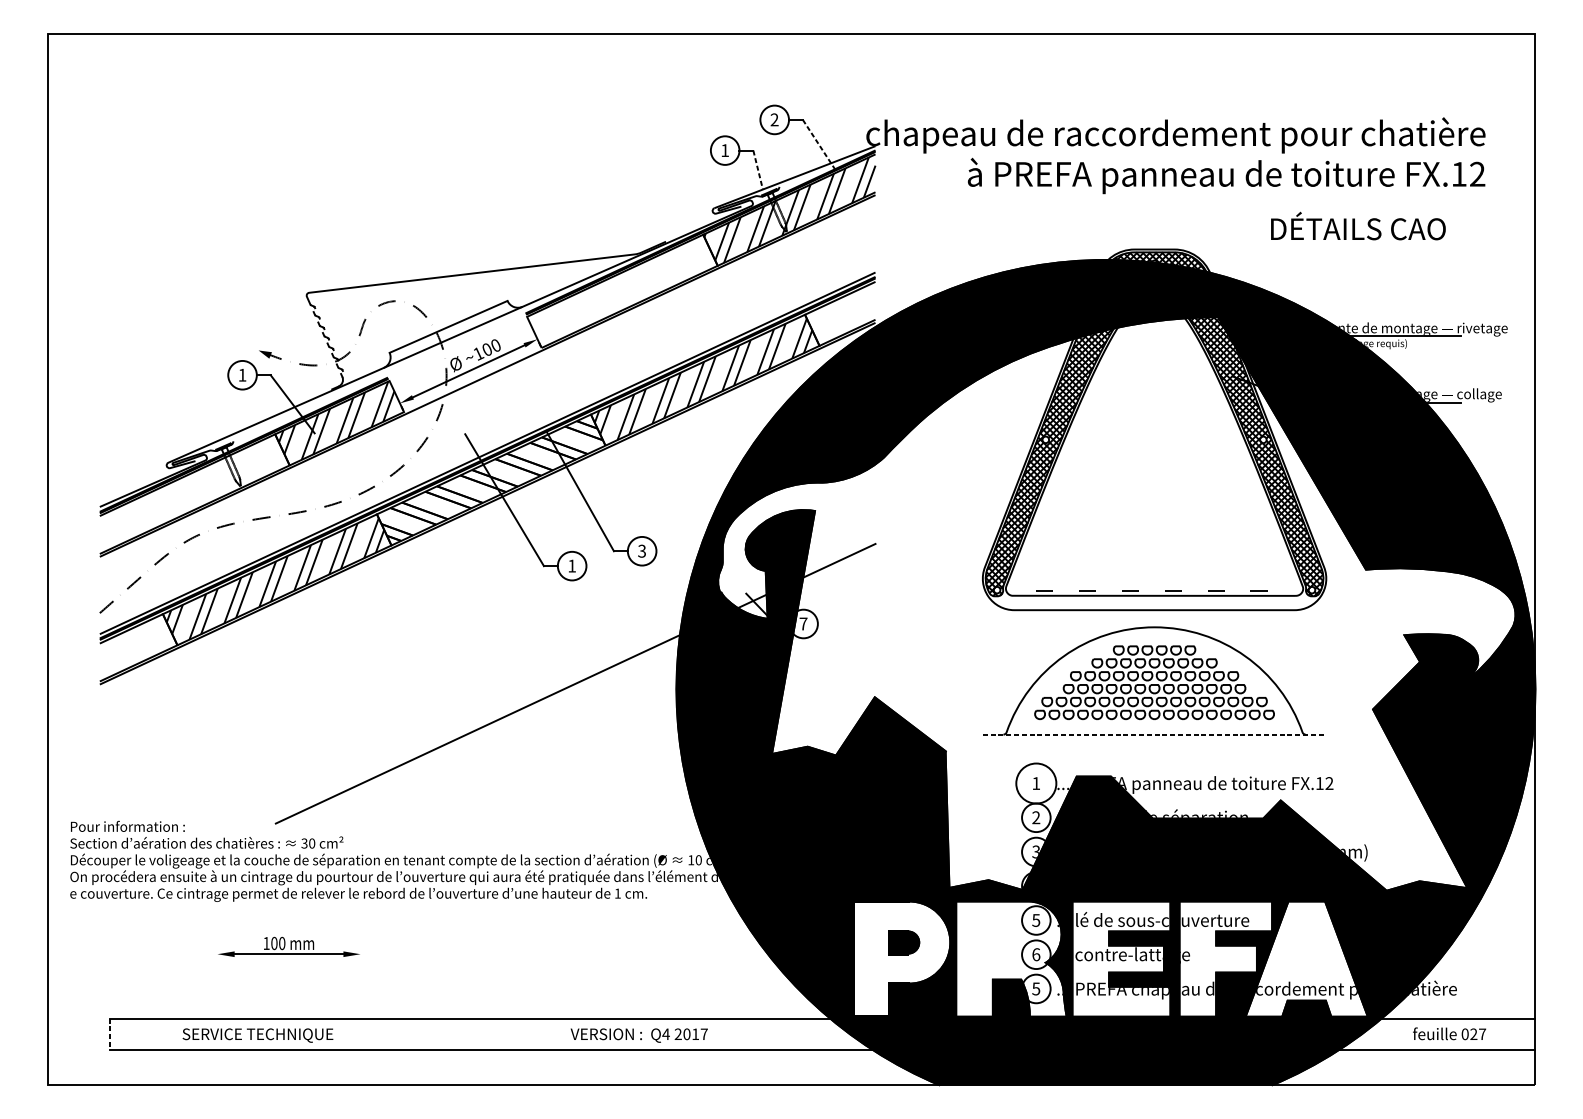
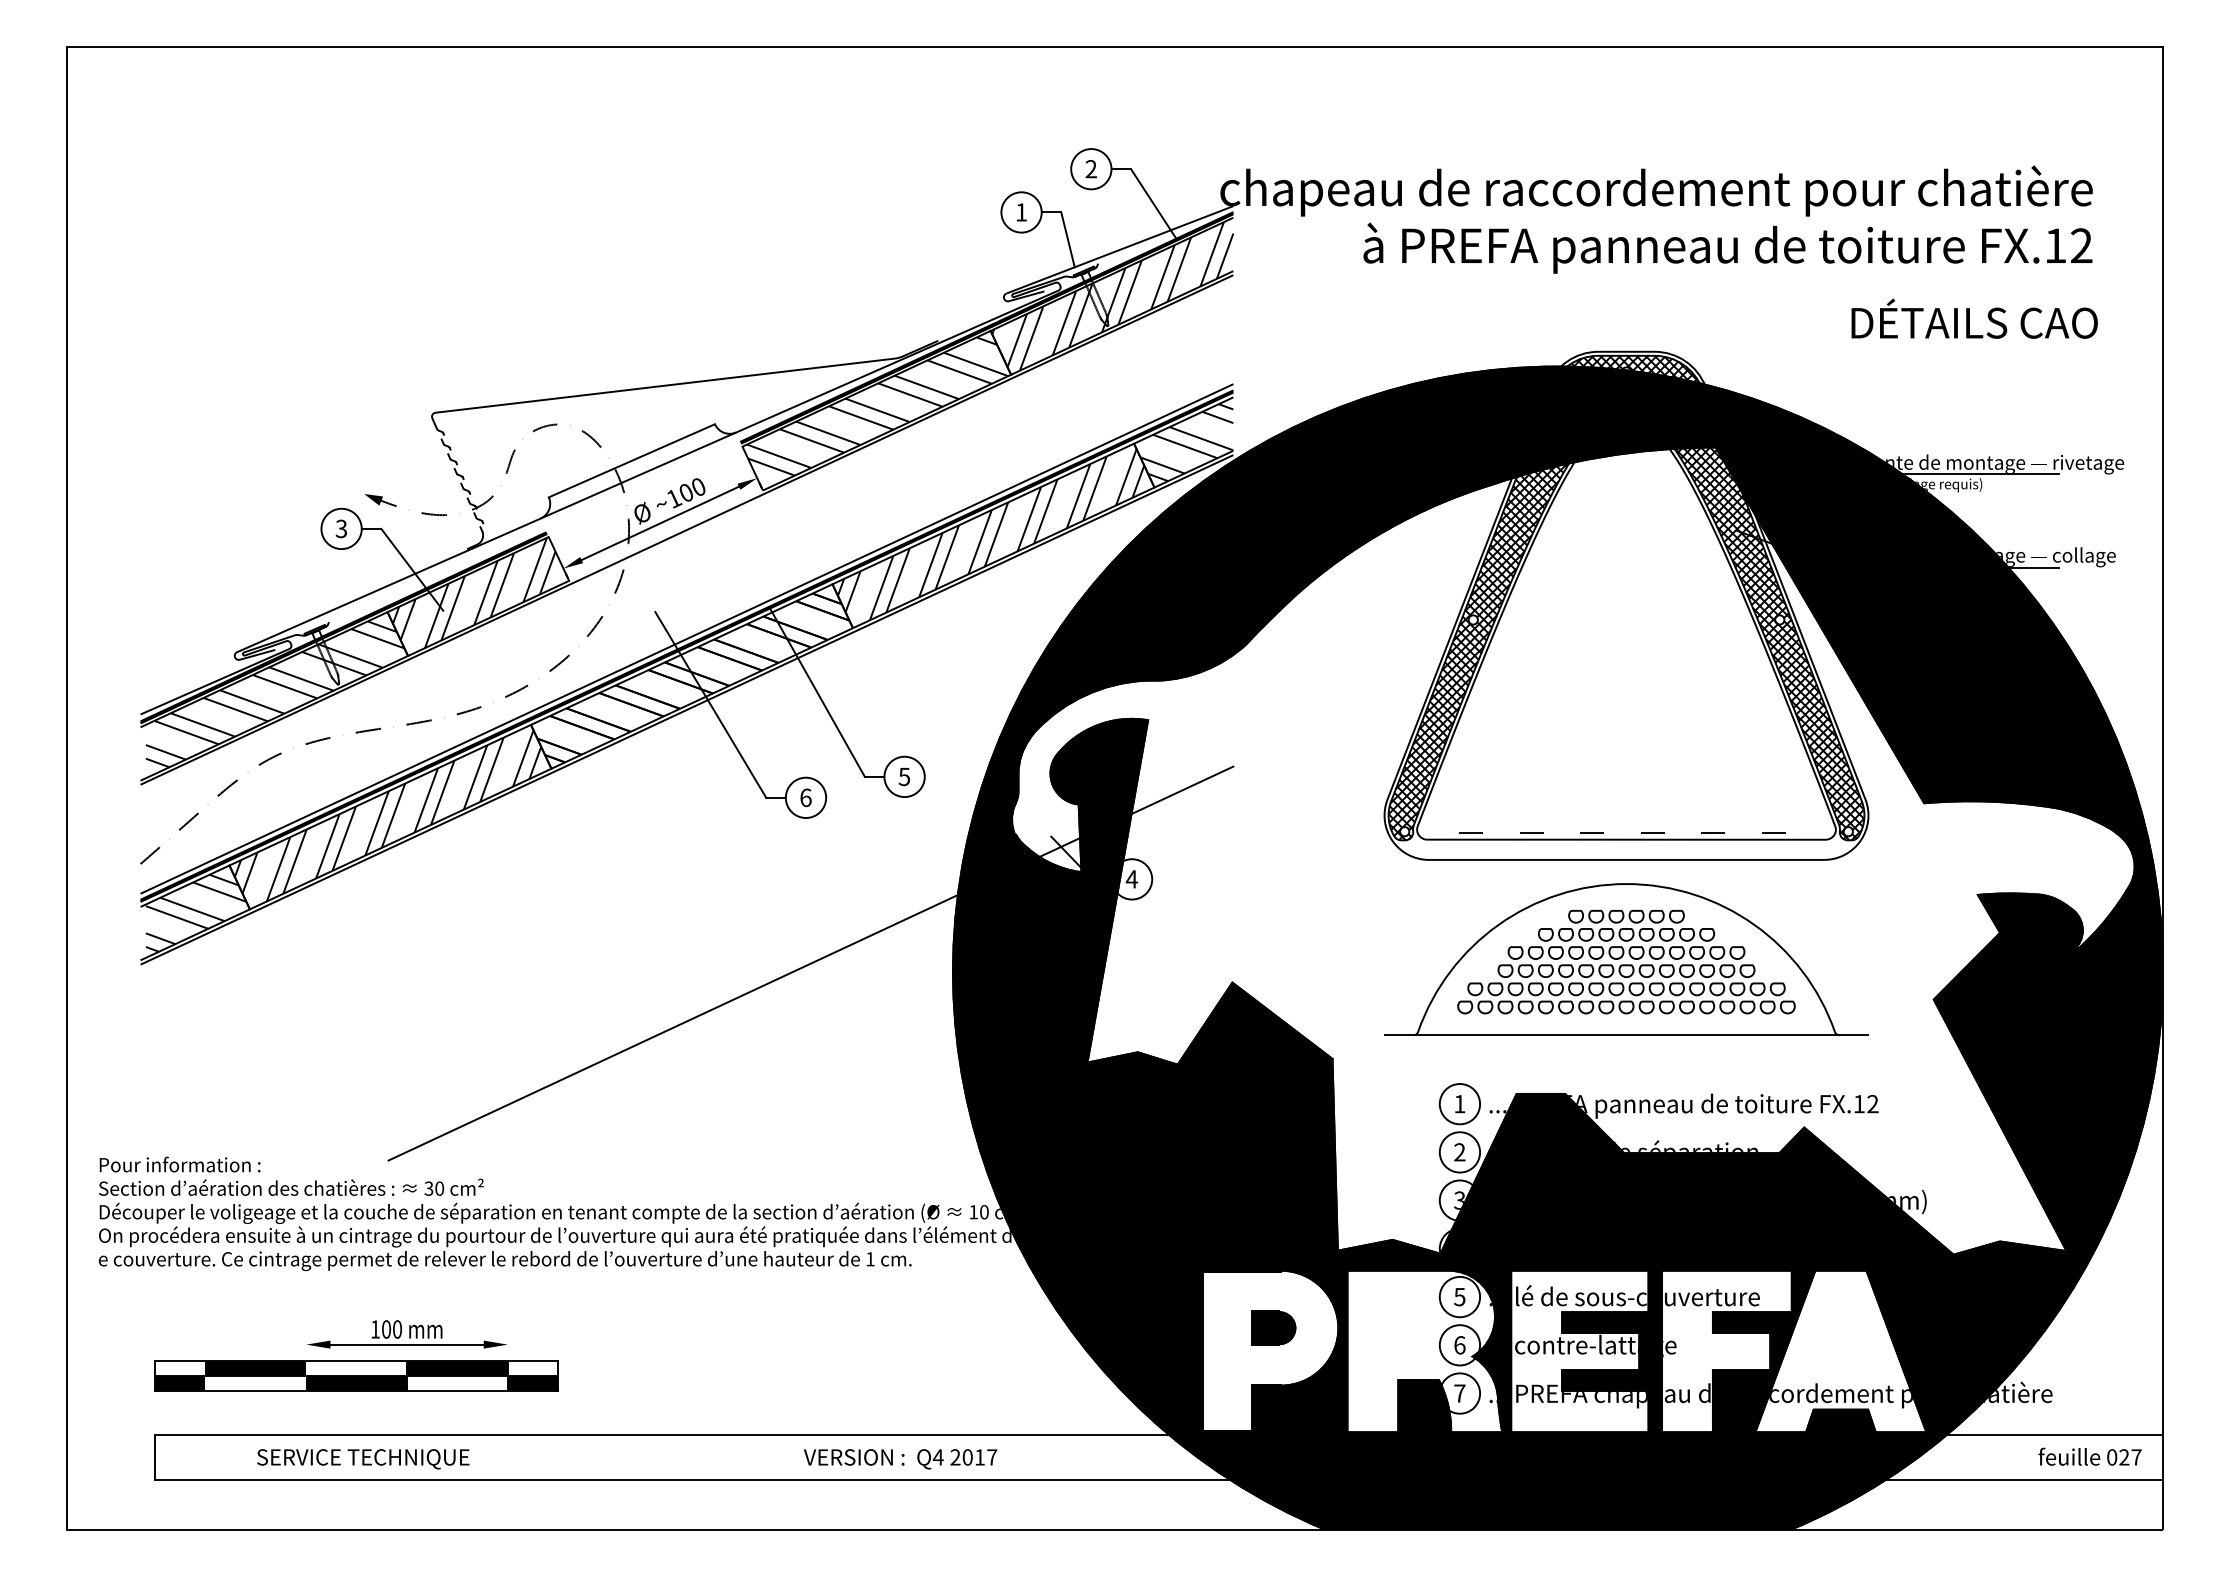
line: (819, 144) -> (1154, 204), dashed -> solid
line: (758, 170) -> (1068, 240), dashed -> solid
text: (1358, 225) -> (1974, 318), moved
hatch: (622, 288) -> (877, 406), added
hatch: (842, 313) -> (1186, 442), added
text: (241, 374) -> (340, 528), 1 -> 3
hatch: (194, 492) -> (274, 694), added
text: (642, 550) -> (904, 776), 3 -> 5
text: (571, 565) -> (805, 797), 1 -> 6
text: (803, 624) -> (1131, 879), 7 -> 4
hatch: (138, 647) -> (195, 912), added
line: (1154, 734) -> (1626, 1035), dashed -> solid
circle: (1036, 783) -> (1459, 1104), size x0.71
part: (253, 976) -> (356, 1375), added
text: (1036, 988) -> (1459, 1393), 5 -> 7
text: (1449, 1033) -> (2089, 1456), moved
line: (110, 1034) -> (155, 1457), dashed -> solid

